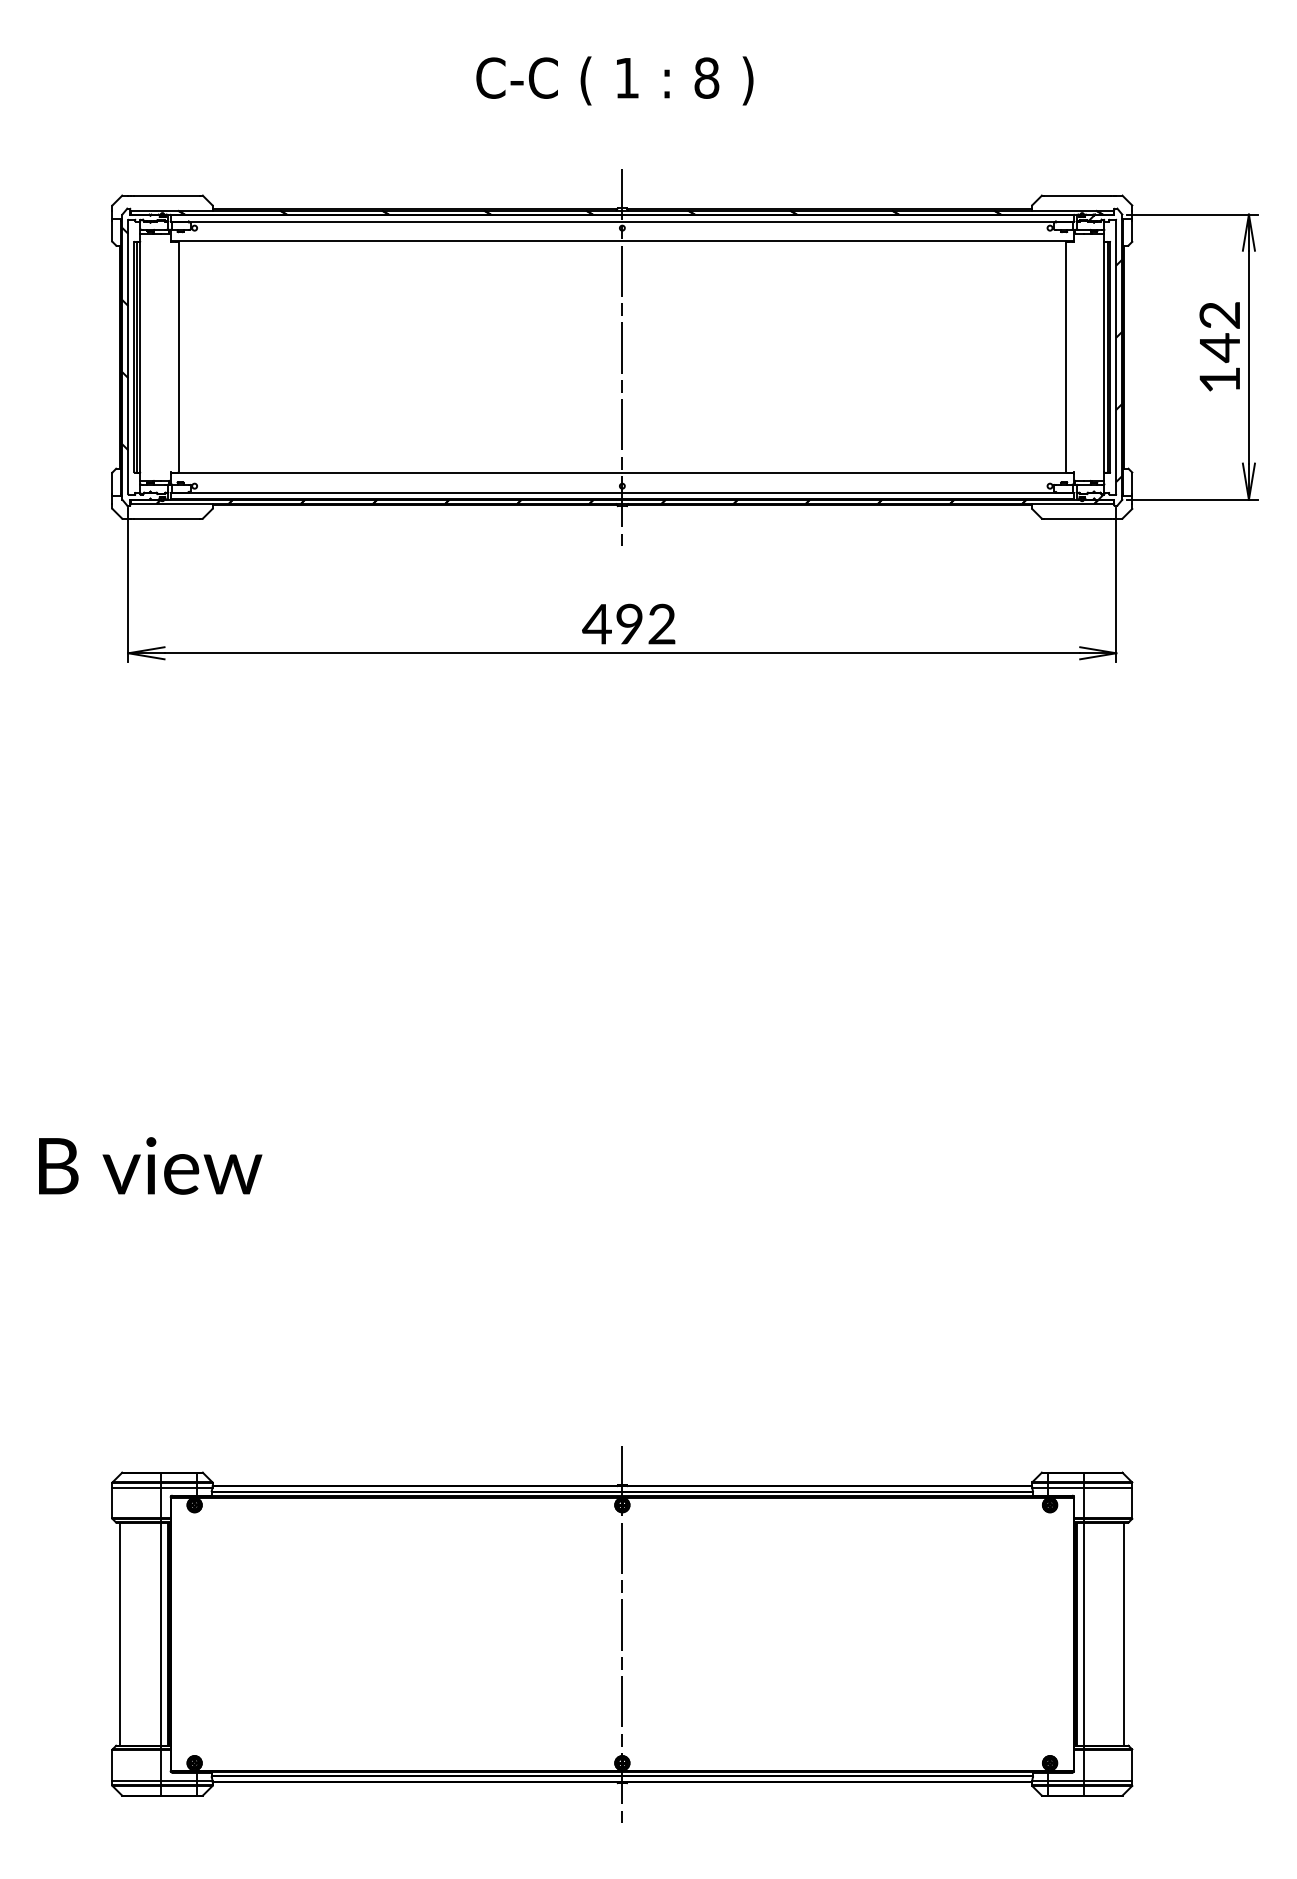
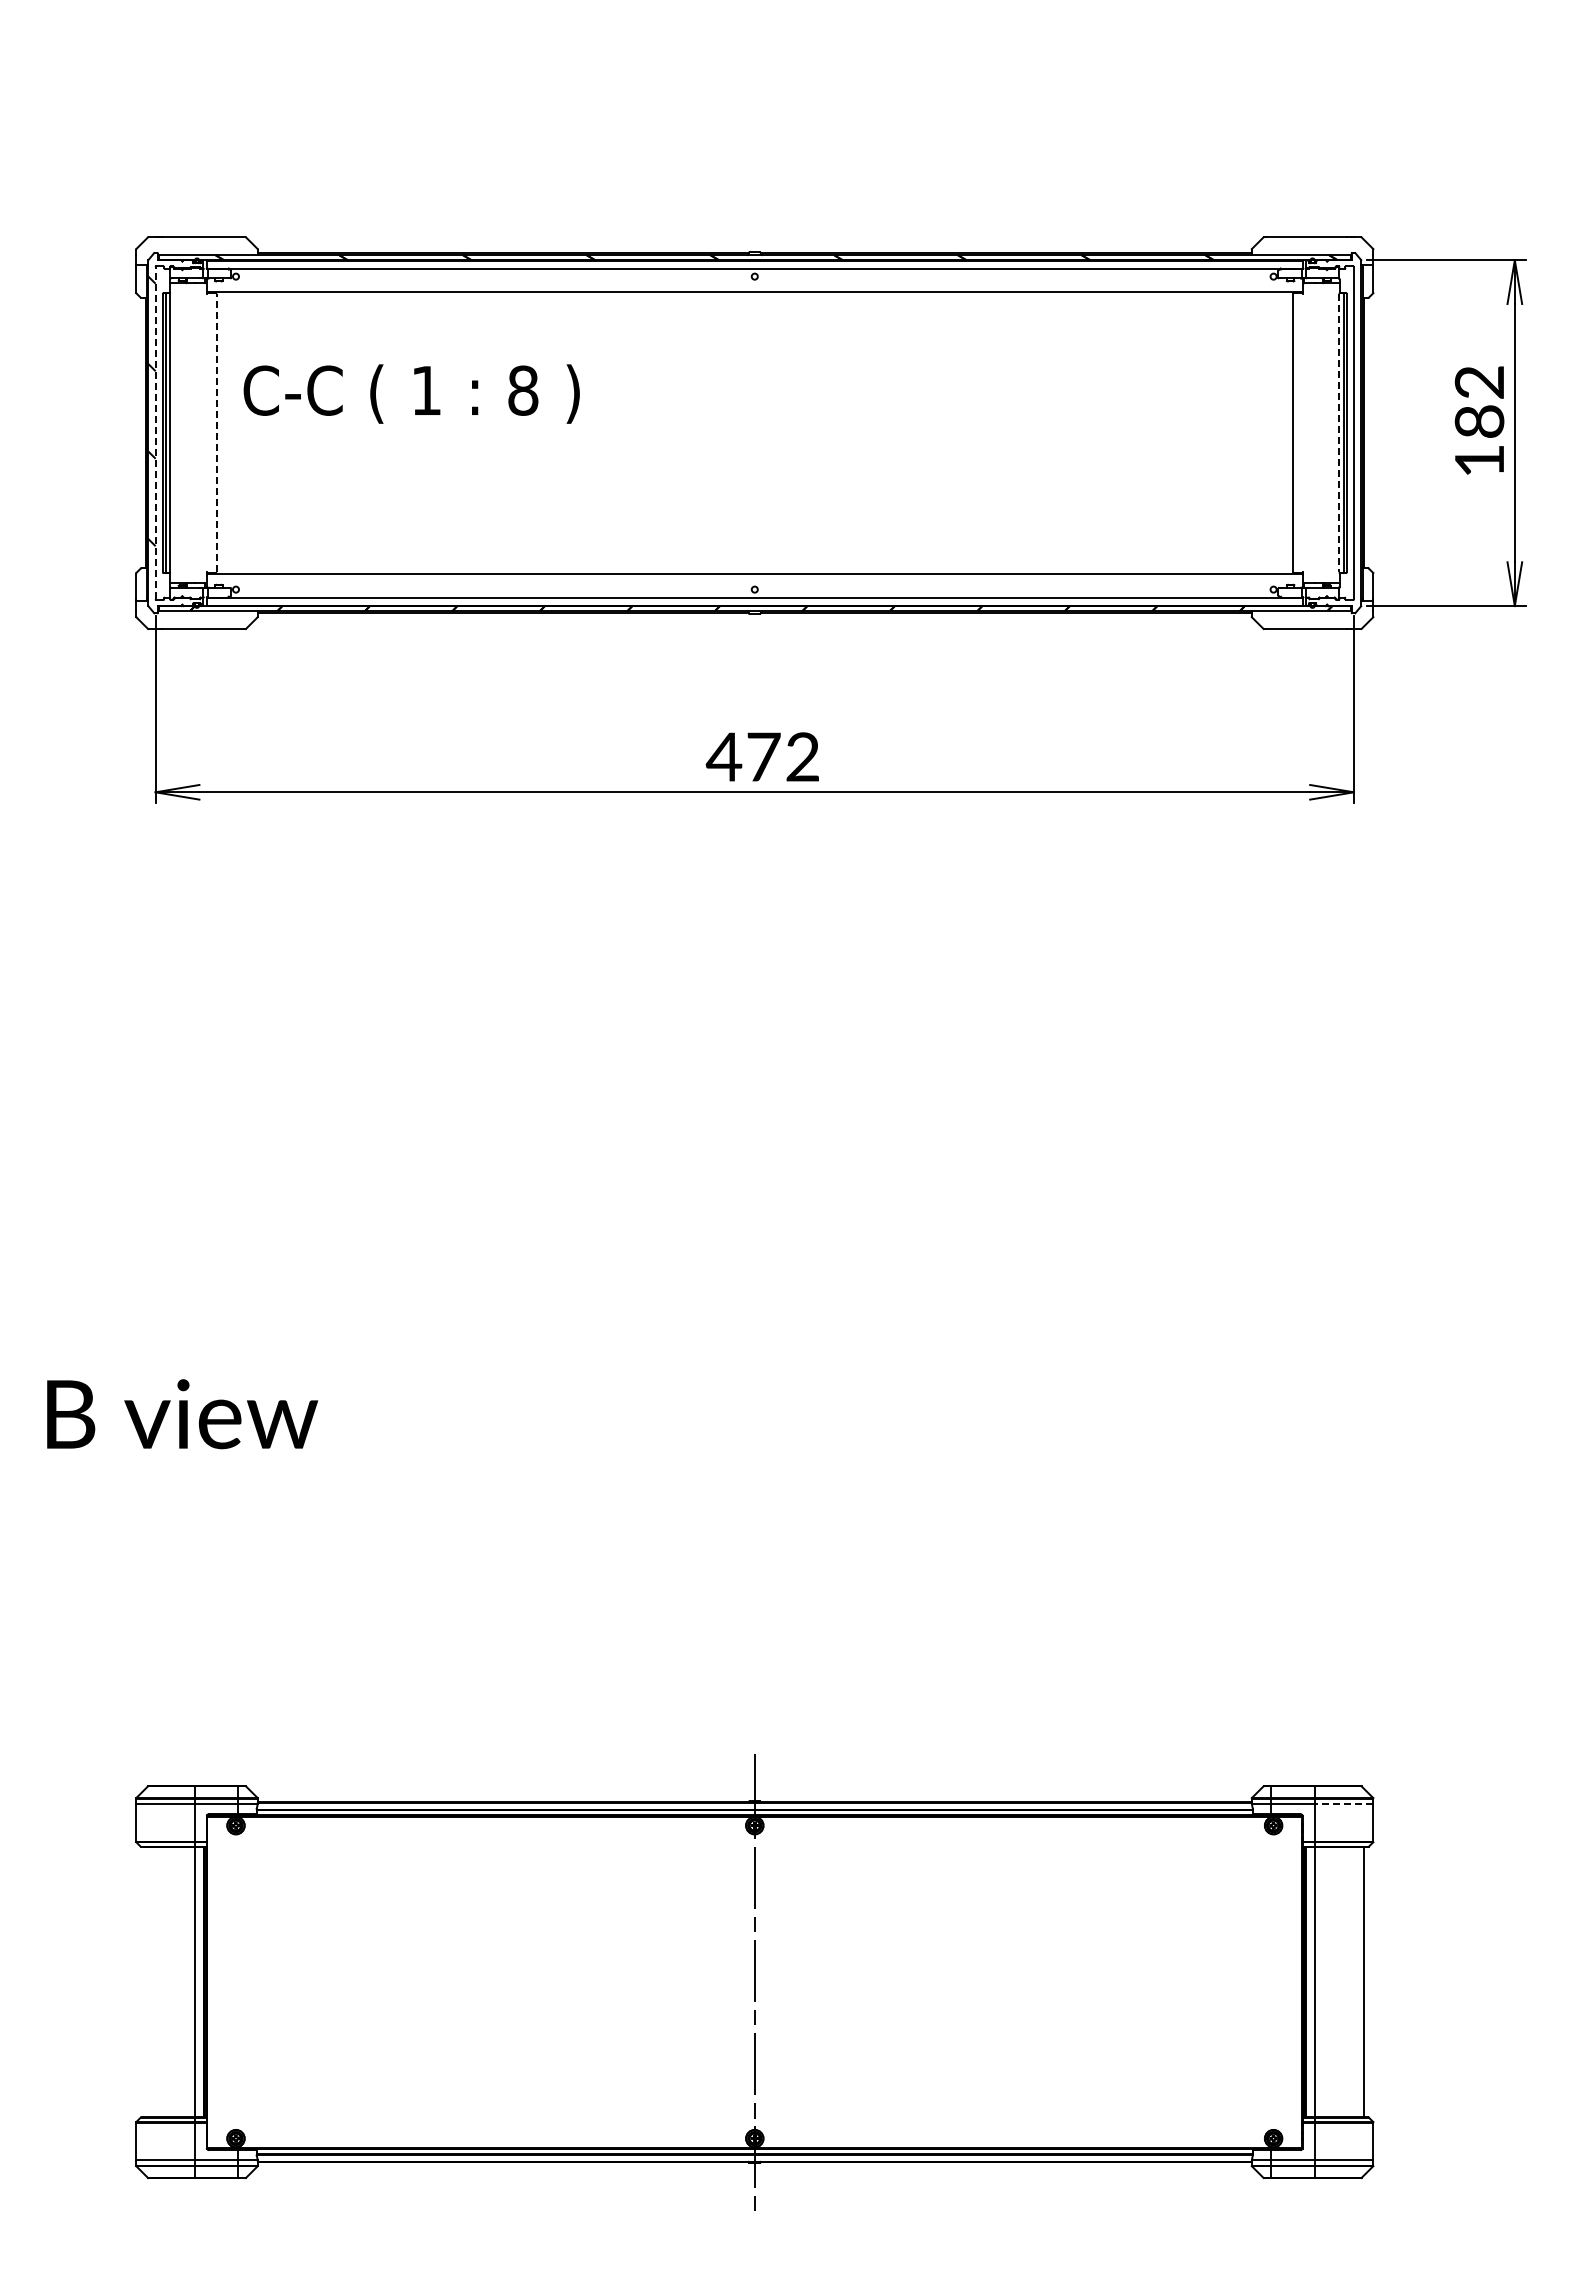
text: (614, 80) -> (411, 393), moved
text: (1219, 348) -> (1479, 422), 142 -> 182
line: (128, 356) -> (155, 432), solid -> dashed
line: (178, 356) -> (216, 432), solid -> dashed
line: (622, 356) -> (754, 432), removed
line: (1104, 357) -> (1339, 433), solid -> dashed
hatch: (1105, 357) -> (1340, 433), removed
text: (629, 623) -> (763, 756), 492 -> 472
line: (1107, 1487) -> (1343, 1804), solid -> dashed
line: (120, 1633) -> (145, 1981), removed

